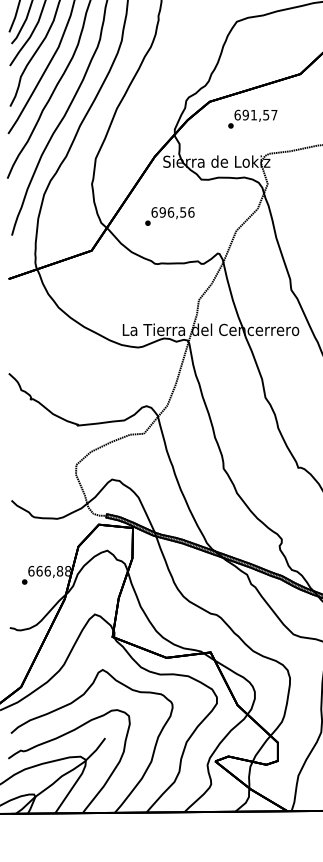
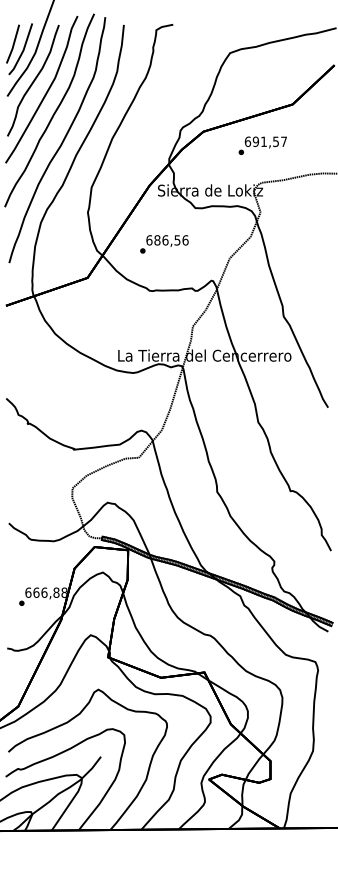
text: (252, 118) -> (262, 145), moved
text: (162, 212) -> (157, 240), 696,56 -> 686,56

